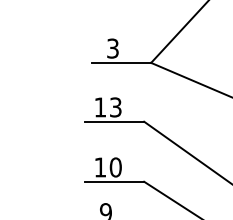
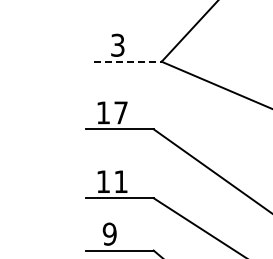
line: (122, 62) -> (128, 61), solid -> dashed
text: (115, 107) -> (120, 112), 13 -> 17
text: (116, 167) -> (121, 181), 10 -> 11

